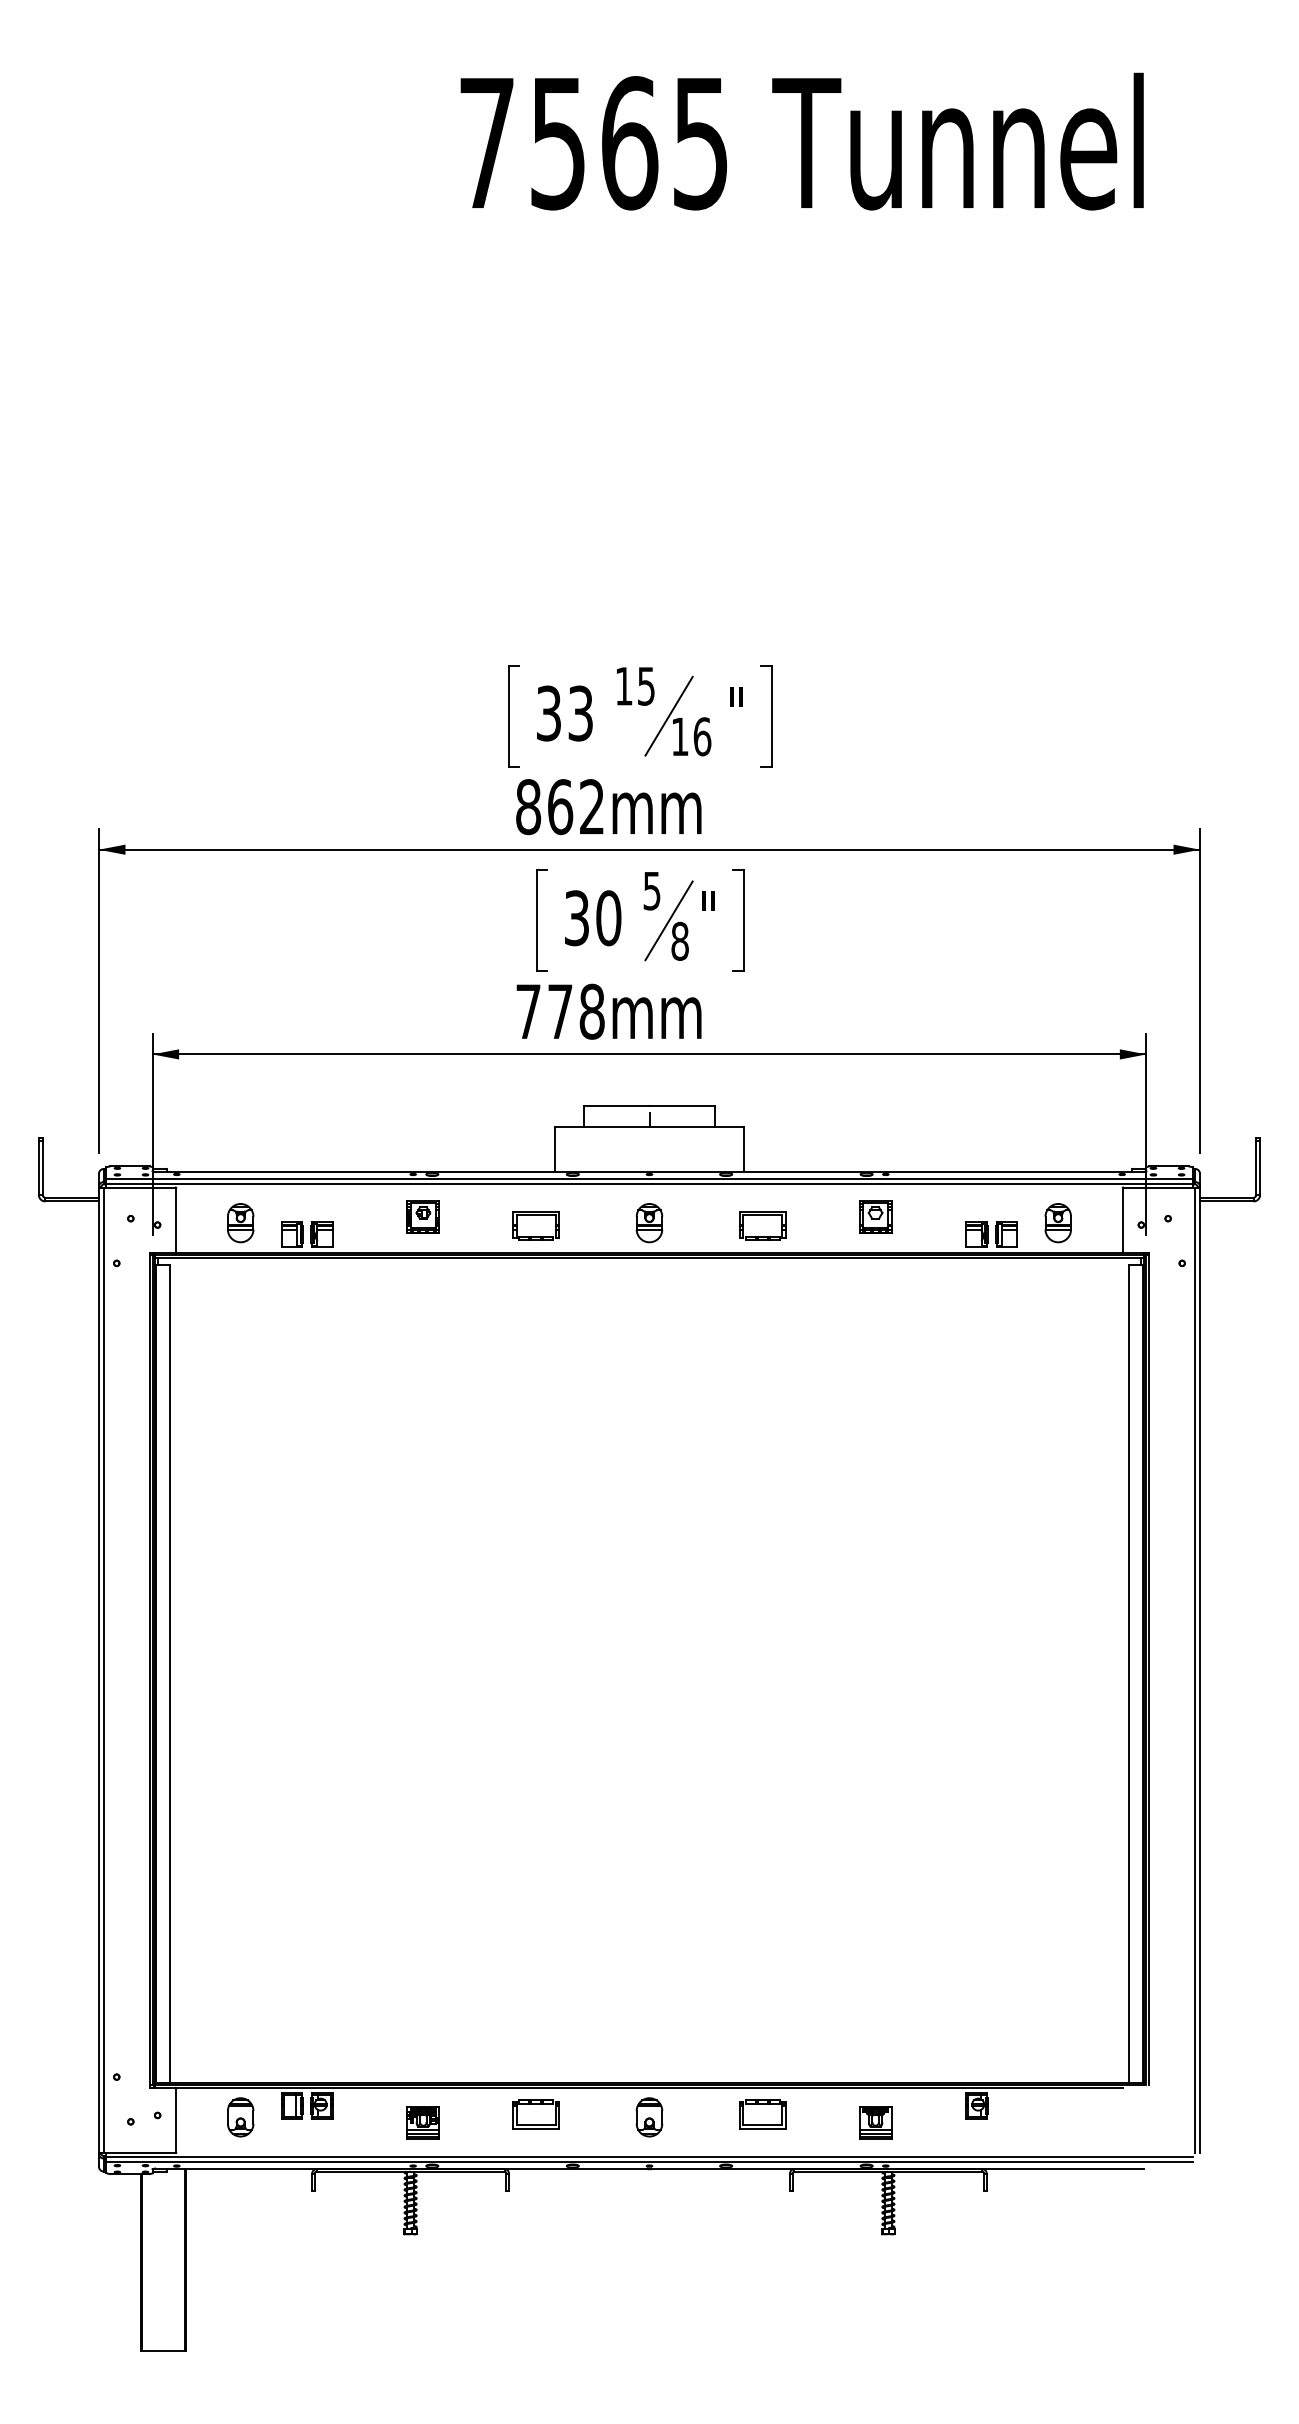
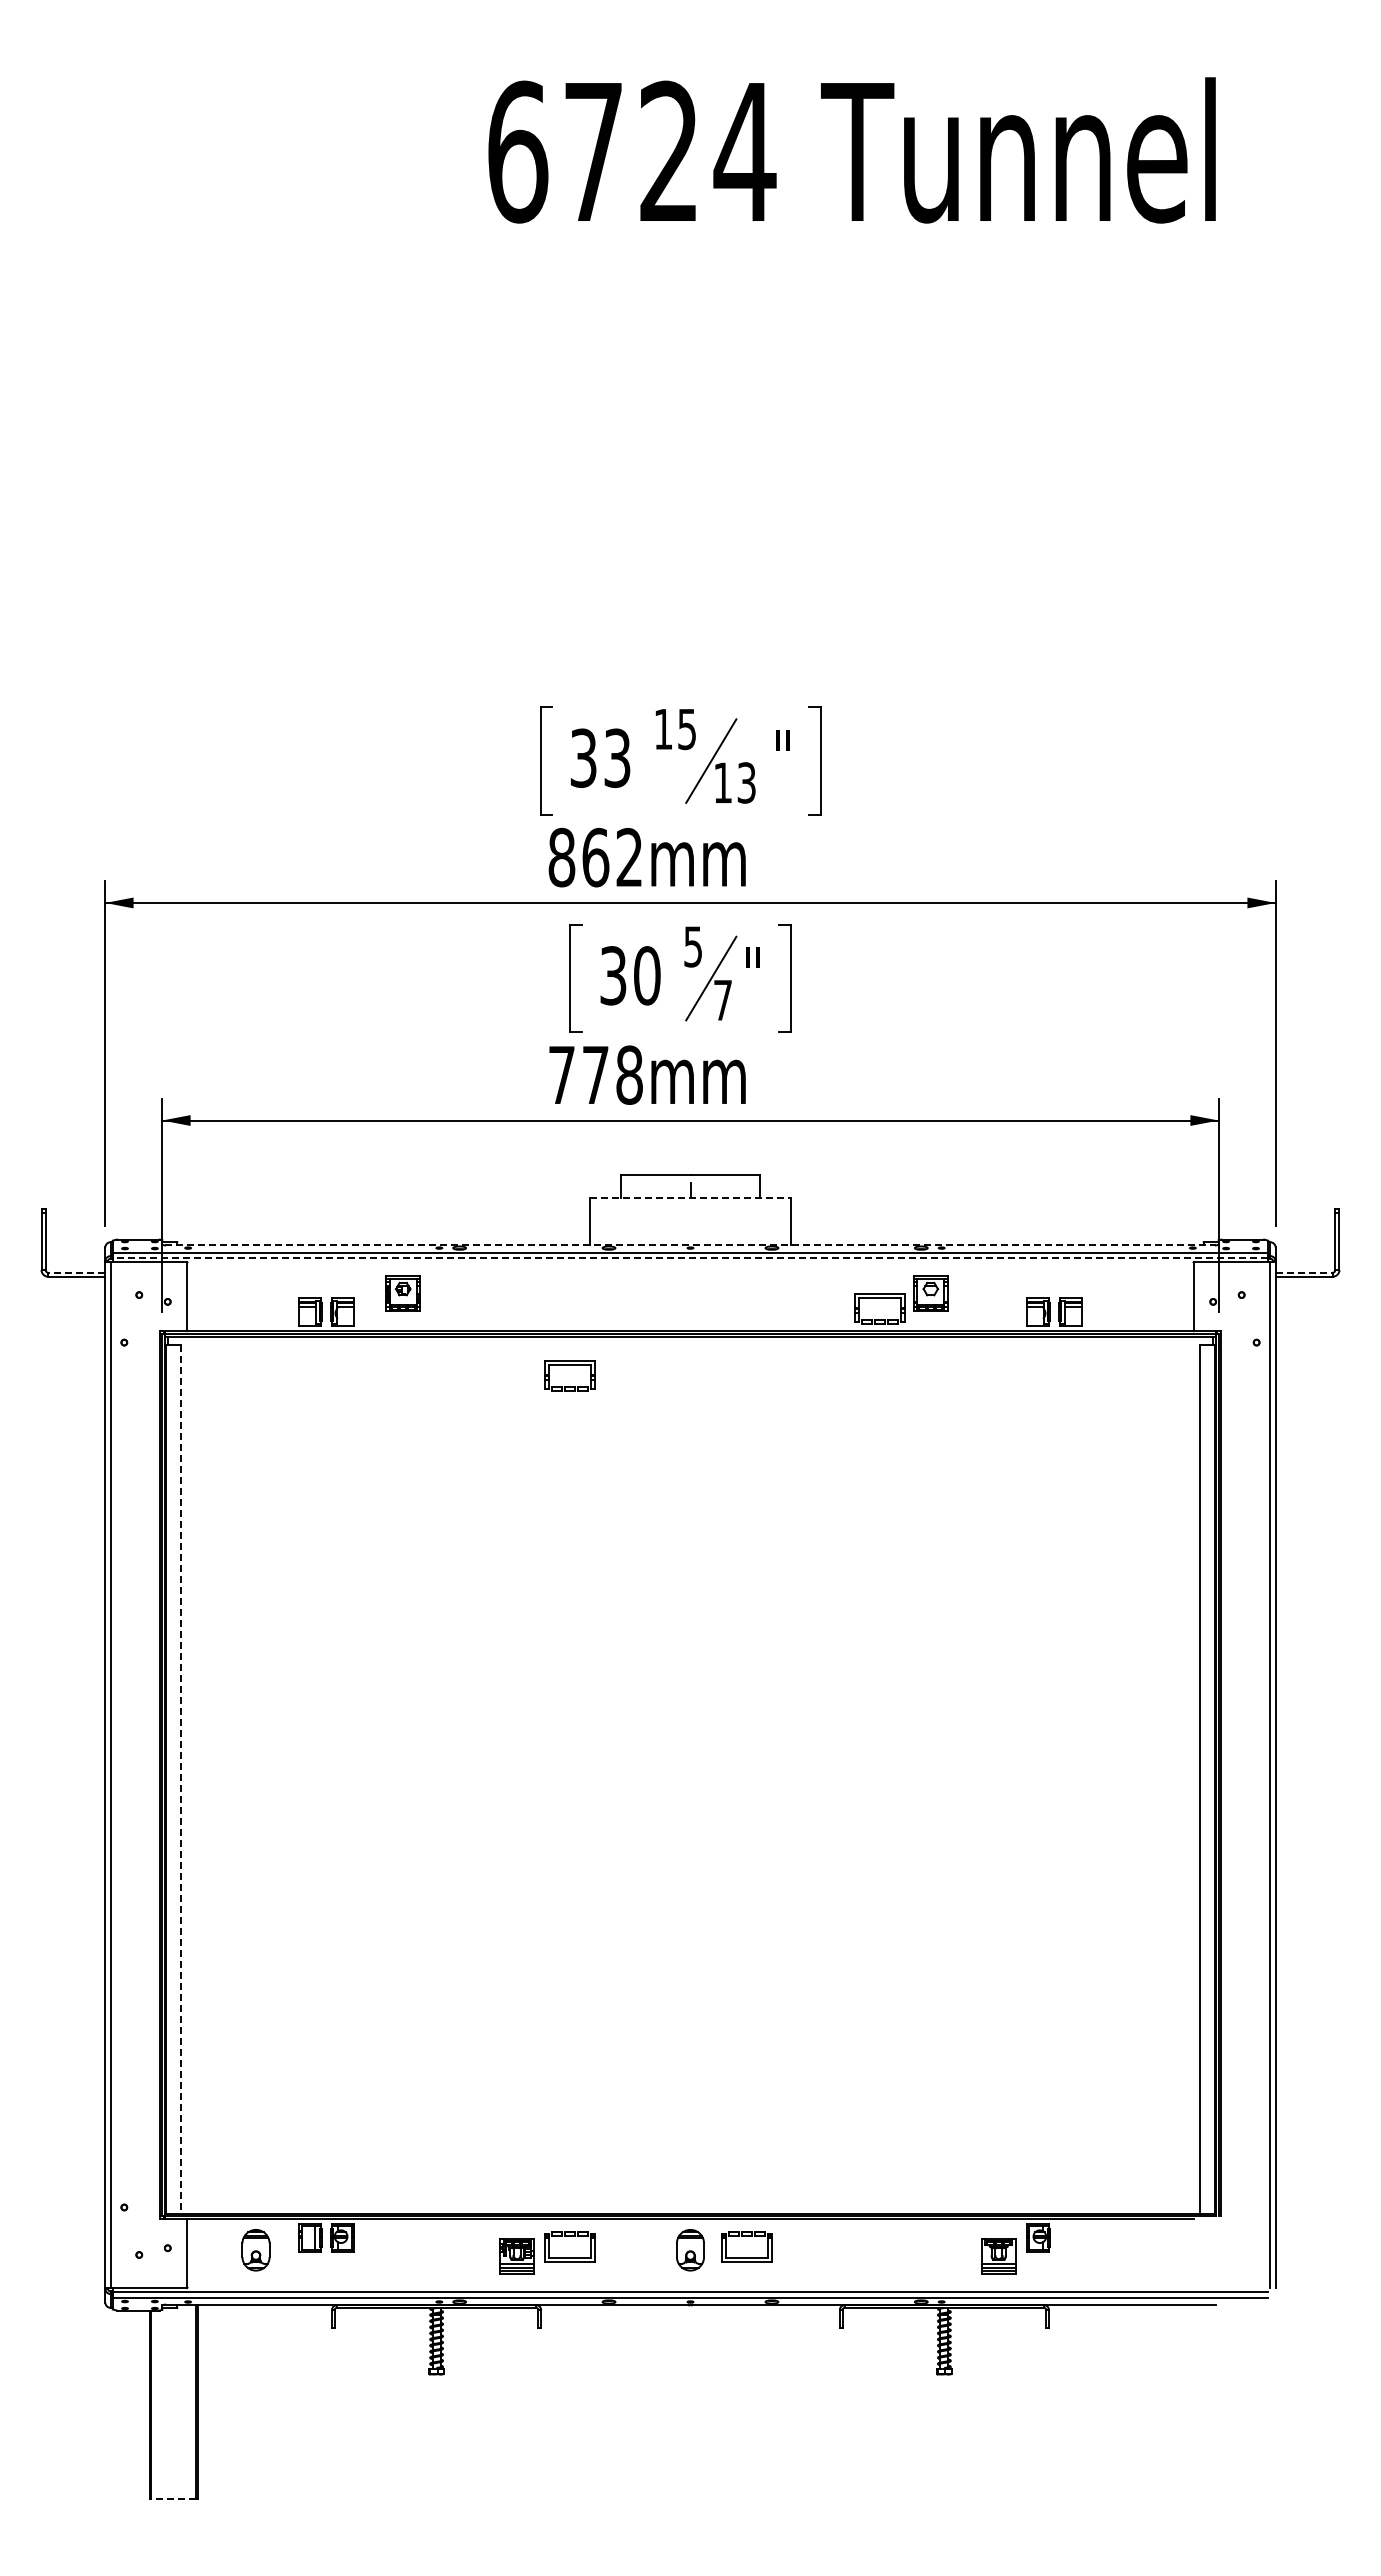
text: (594, 142) -> (632, 151), 7565 -> 6724
text: (702, 736) -> (746, 782), 16 -> 13
text: (679, 941) -> (722, 1000), 8 -> 7
line: (649, 1127) -> (690, 1198), solid -> dashed
line: (649, 1172) -> (690, 1245), solid -> dashed
line: (649, 1183) -> (690, 1257), solid -> dashed
line: (71, 1197) -> (76, 1272), solid -> dashed
line: (1227, 1197) -> (1304, 1272), solid -> dashed
part: (535, 1216) -> (569, 1365), moved
part: (762, 1216) -> (879, 1298), moved
part: (422, 1217) -> (402, 1293), moved
part: (240, 1222) -> (255, 1299), removed
part: (649, 1222) -> (690, 1299), removed
part: (1057, 1222) -> (1124, 1299), removed
line: (170, 1674) -> (181, 1779), solid -> dashed
part: (762, 2104) -> (746, 2236), moved
part: (422, 2123) -> (516, 2256), moved
part: (875, 2123) -> (998, 2256), moved
line: (163, 2350) -> (173, 2498), solid -> dashed

